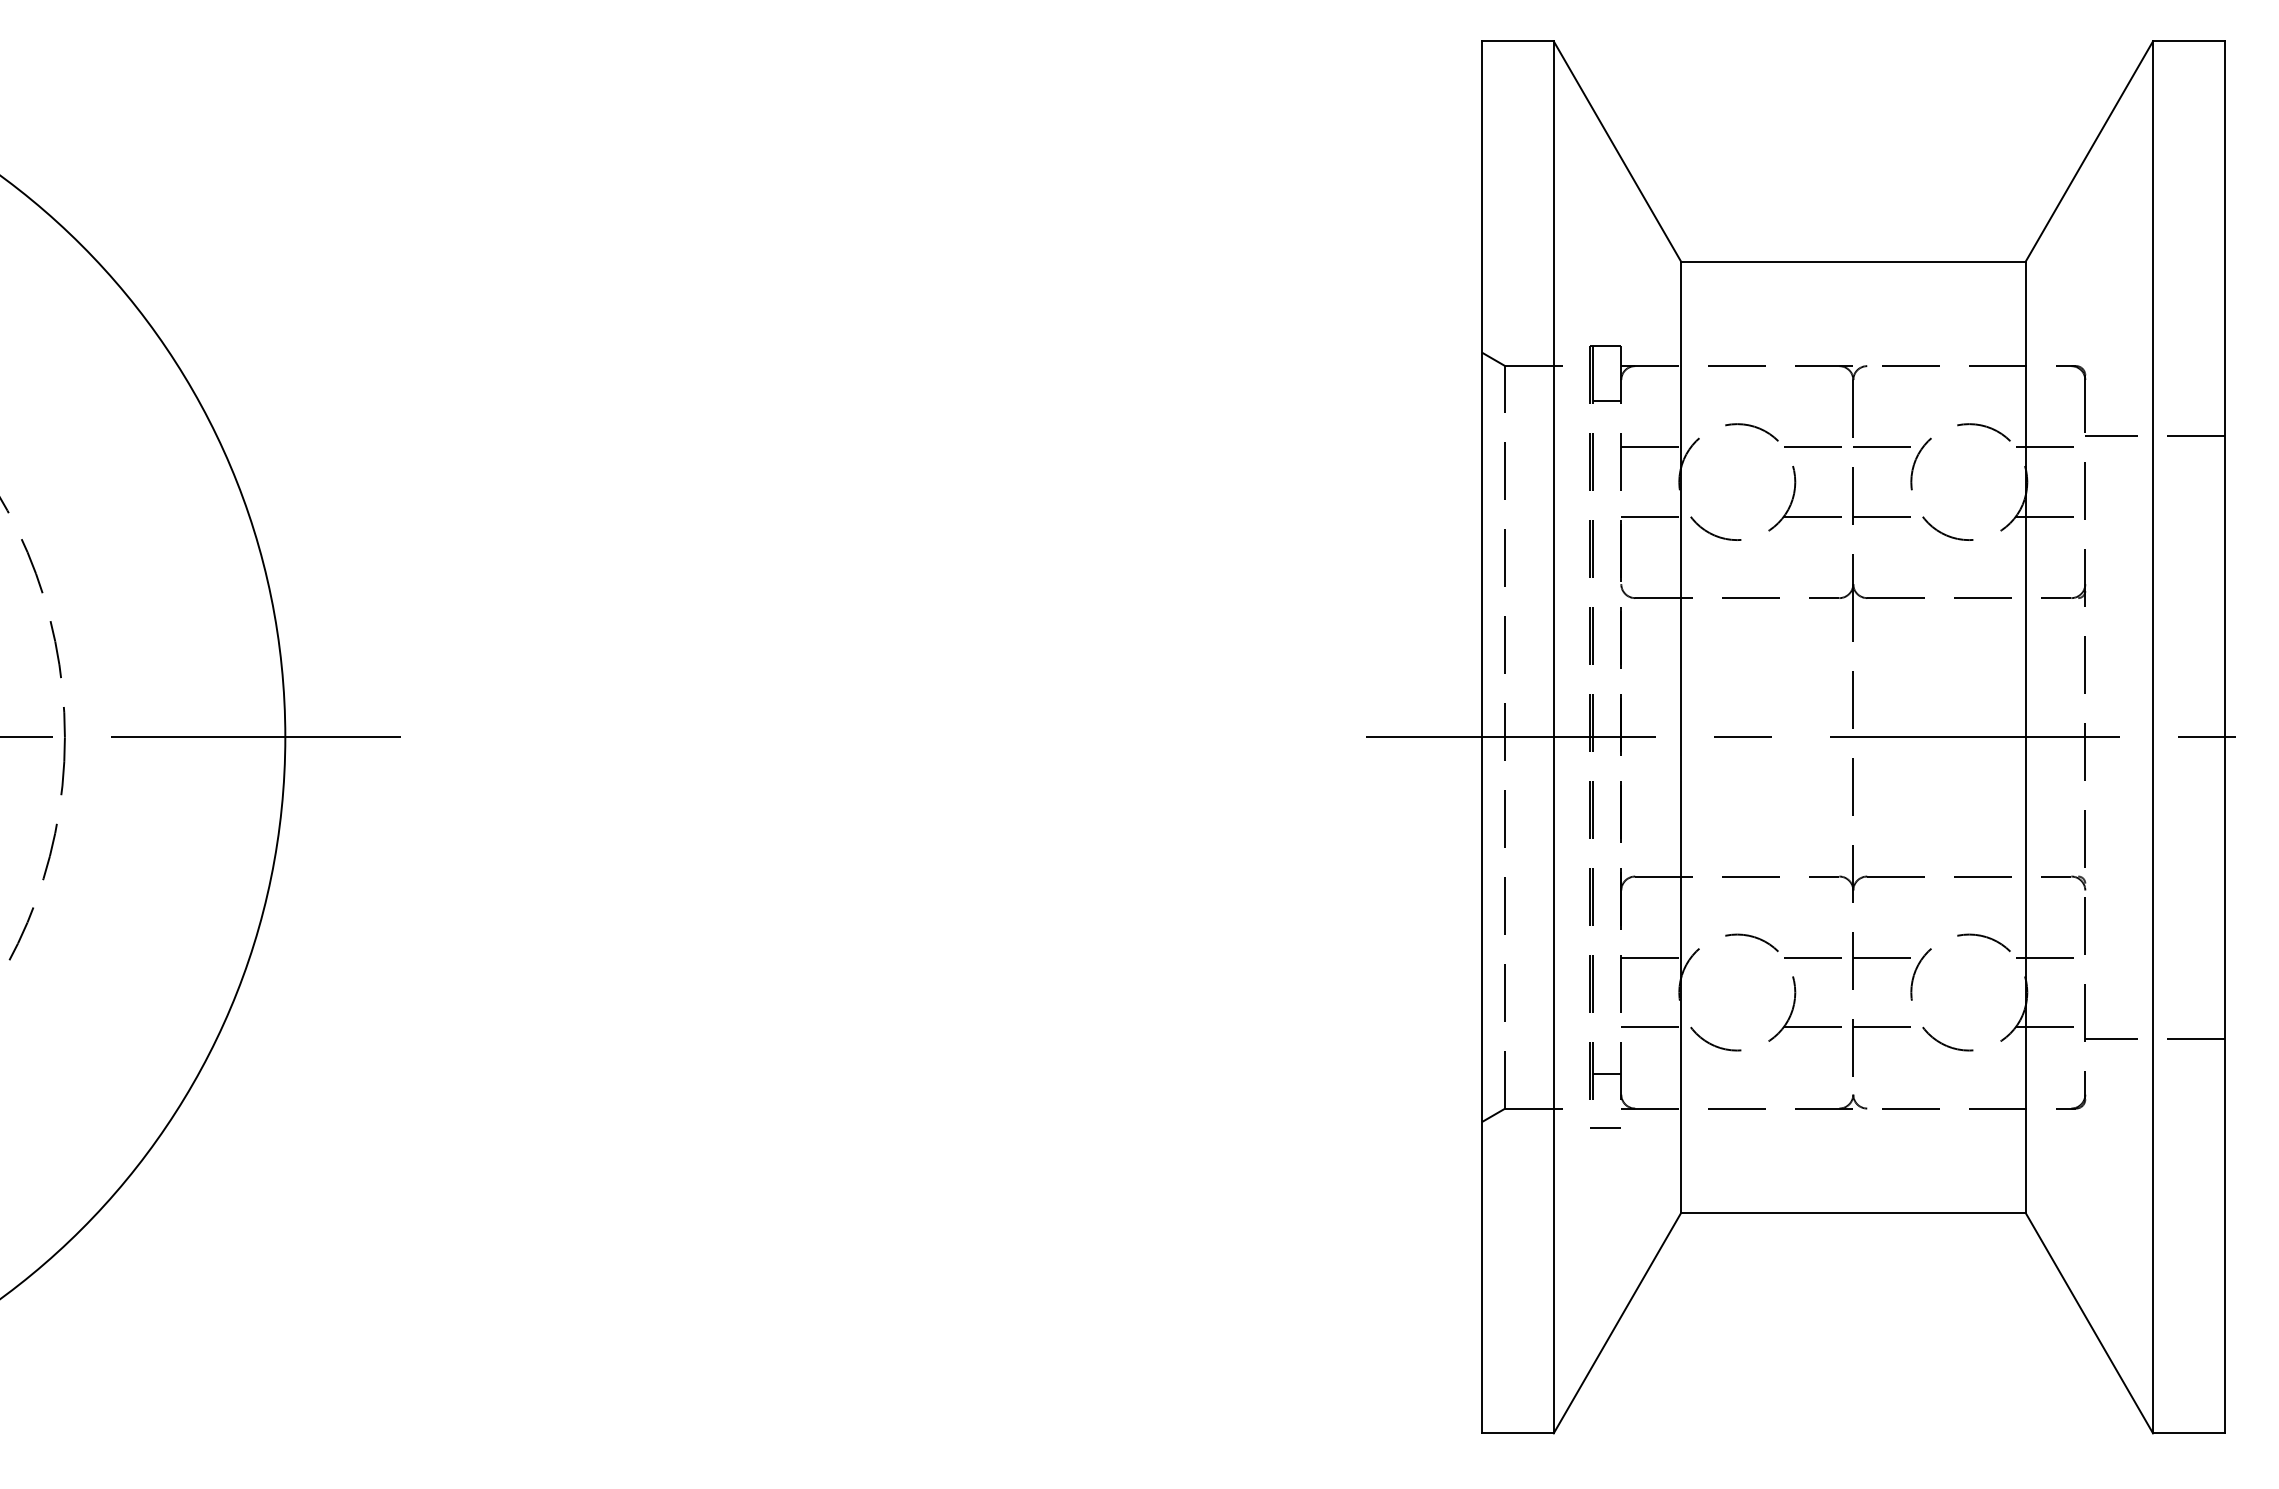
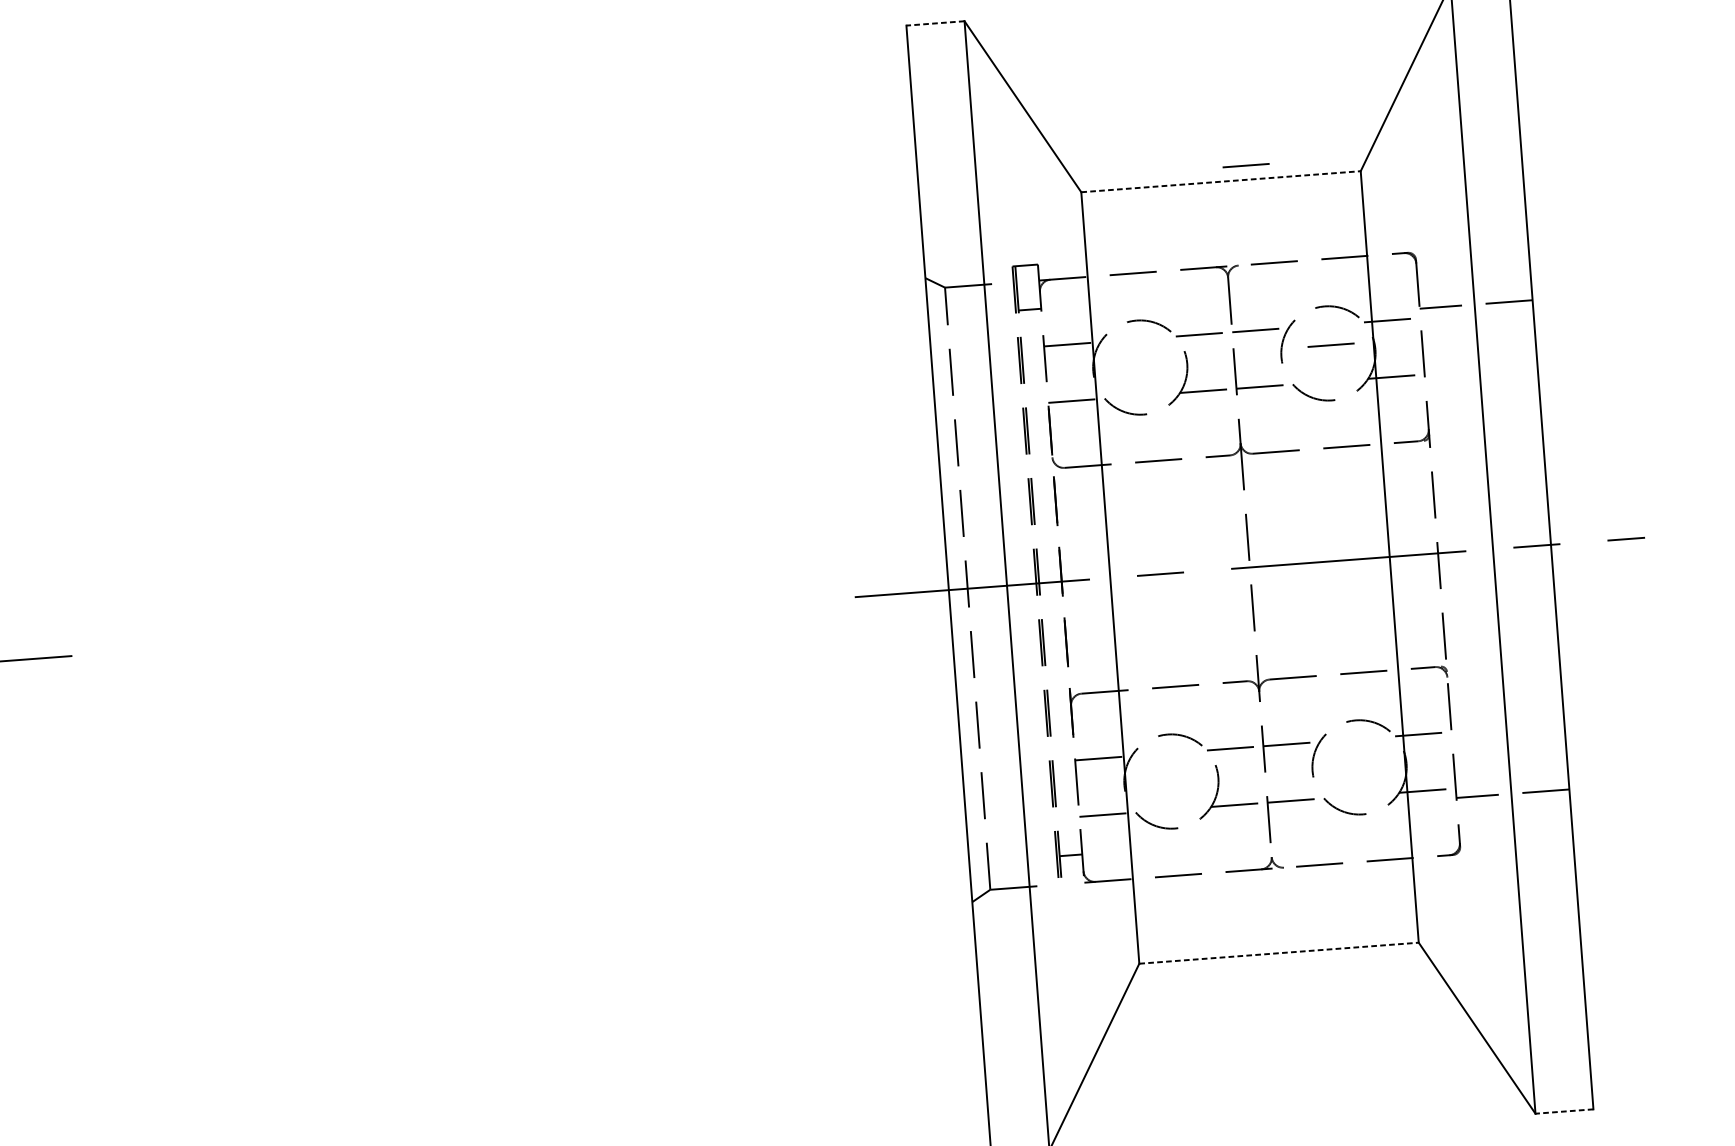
line: (1517, 41) -> (935, 23), solid -> dashed
line: (1885, 243) -> (1245, 165), added
line: (1853, 261) -> (1221, 181), solid -> dashed
line: (1972, 471) -> (1330, 344), added
line: (1605, 1128) -> (1072, 899), removed
line: (1853, 1212) -> (1279, 952), solid -> dashed
line: (2188, 1433) -> (1564, 1111), solid -> dashed

